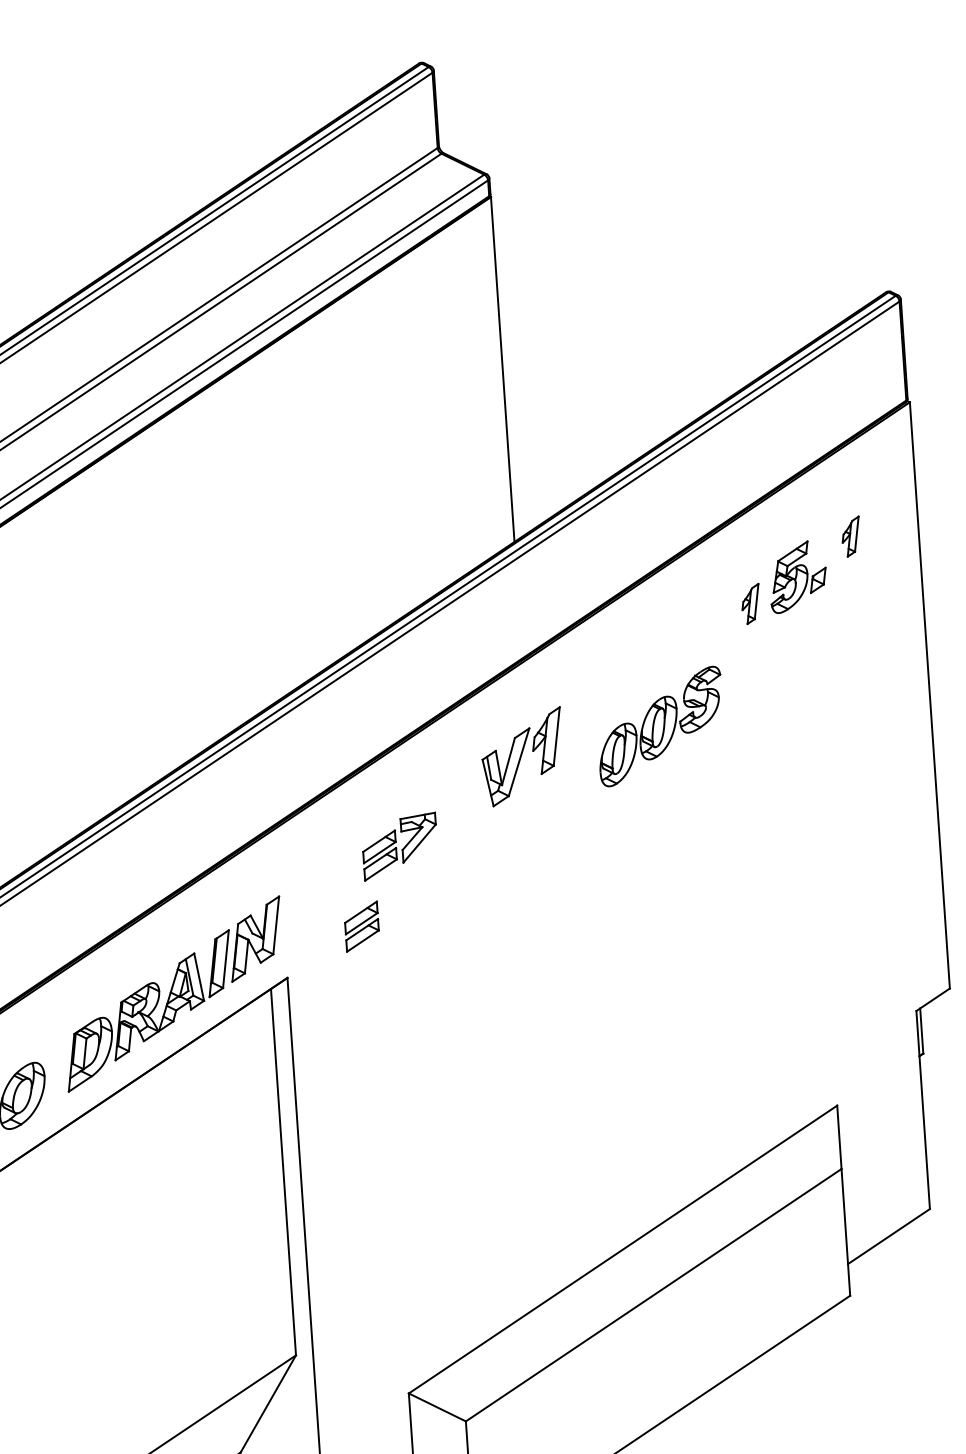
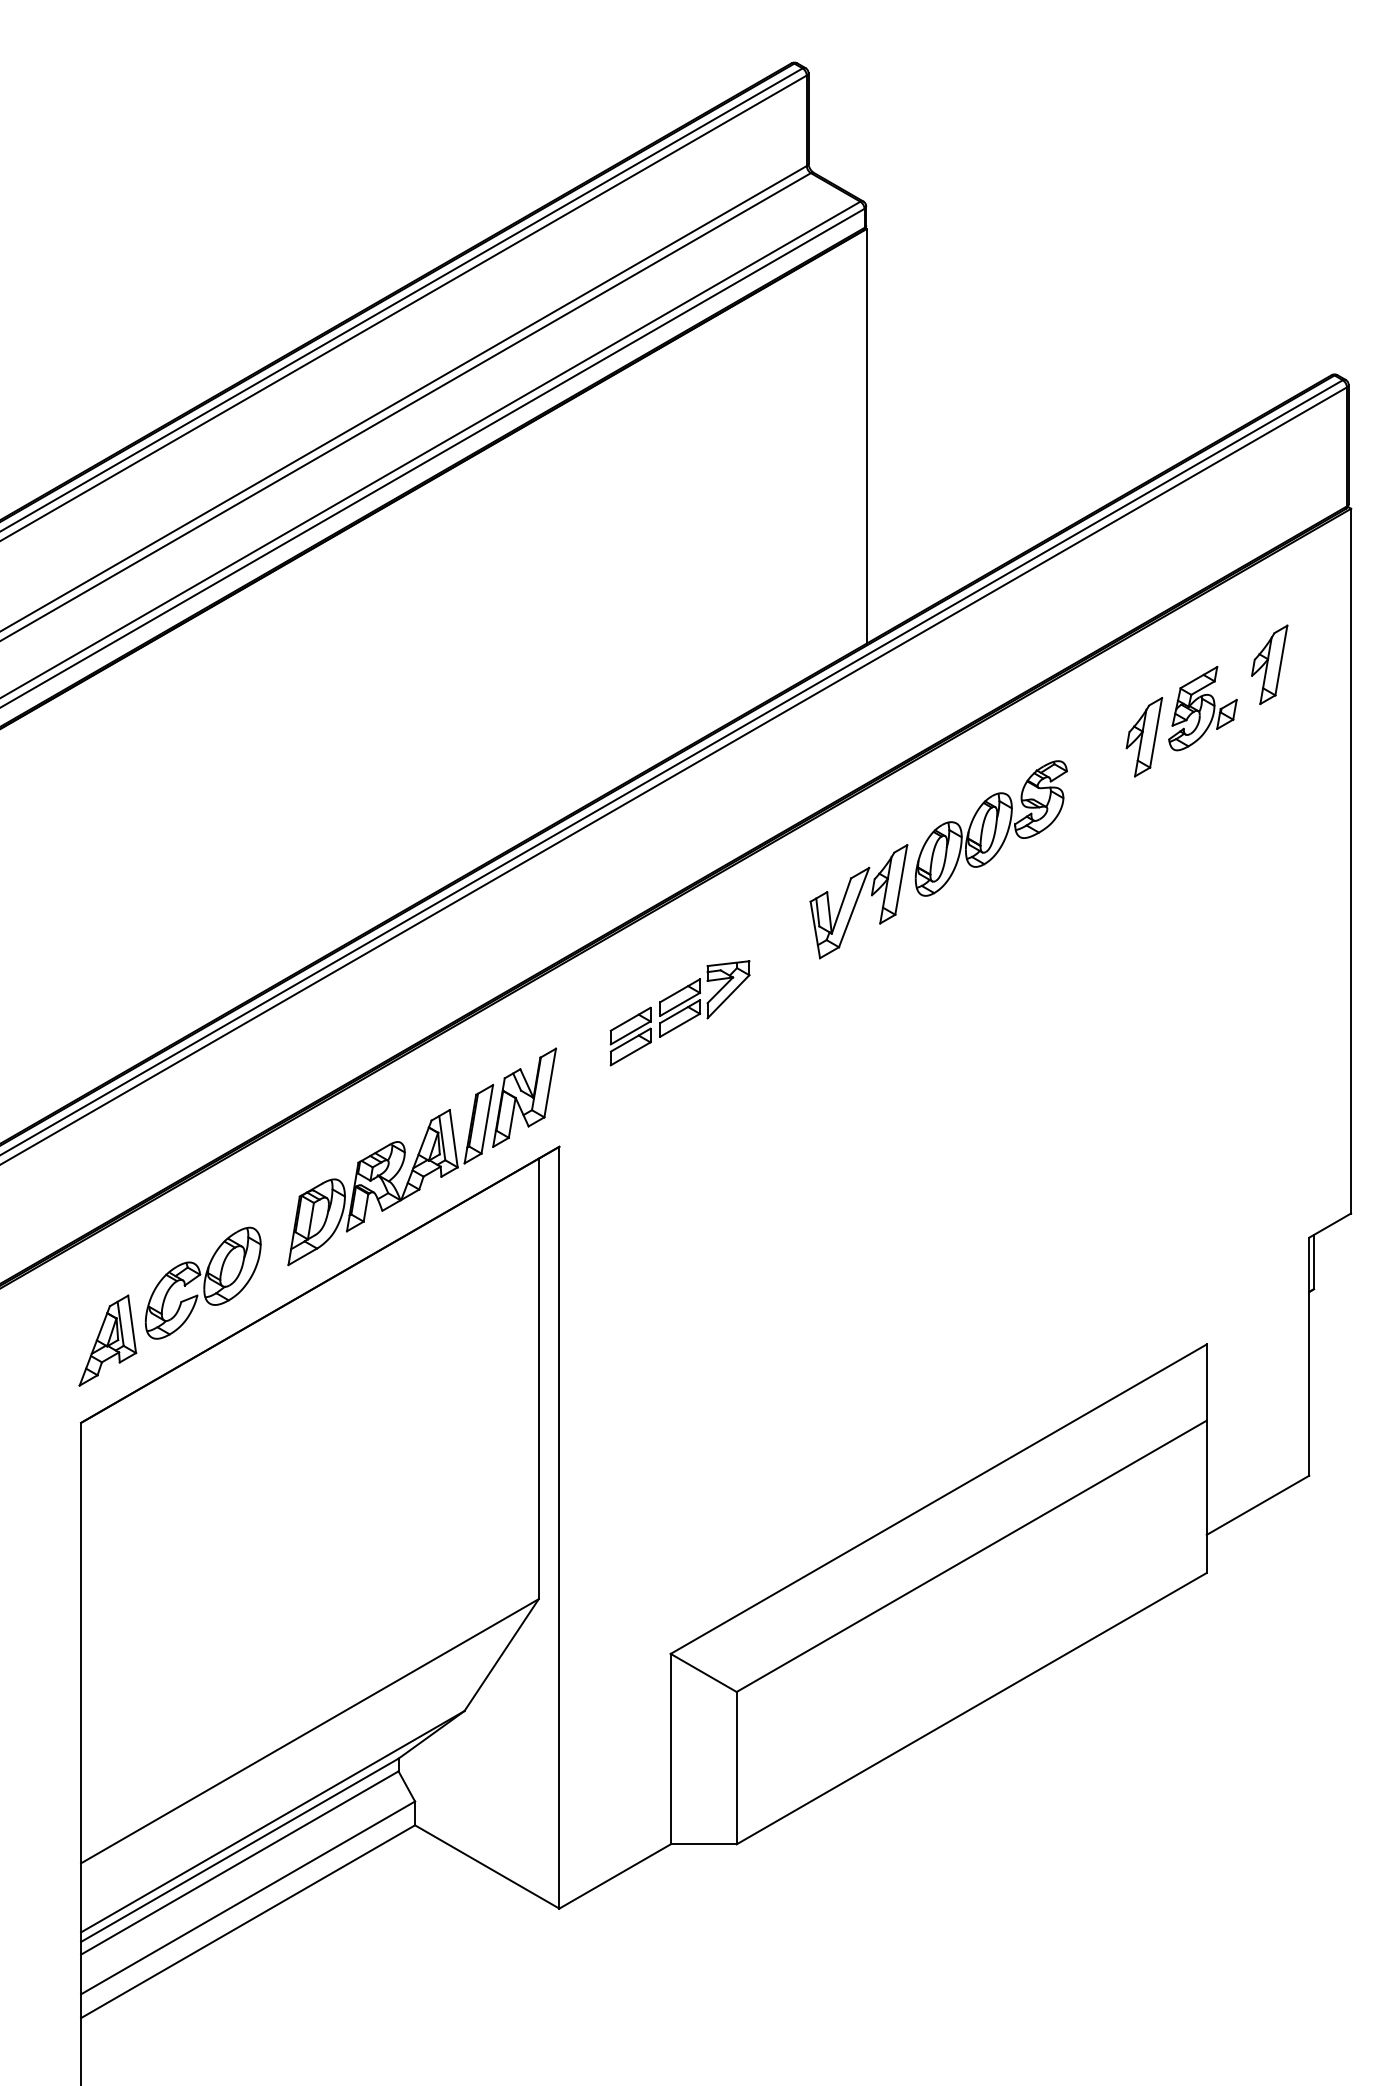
part: (850, 536) -> (1269, 664), size x1.67
part: (751, 604) -> (1144, 737), size x1.67
part: (659, 726) -> (990, 828), moved
part: (361, 926) -> (630, 1036), moved

